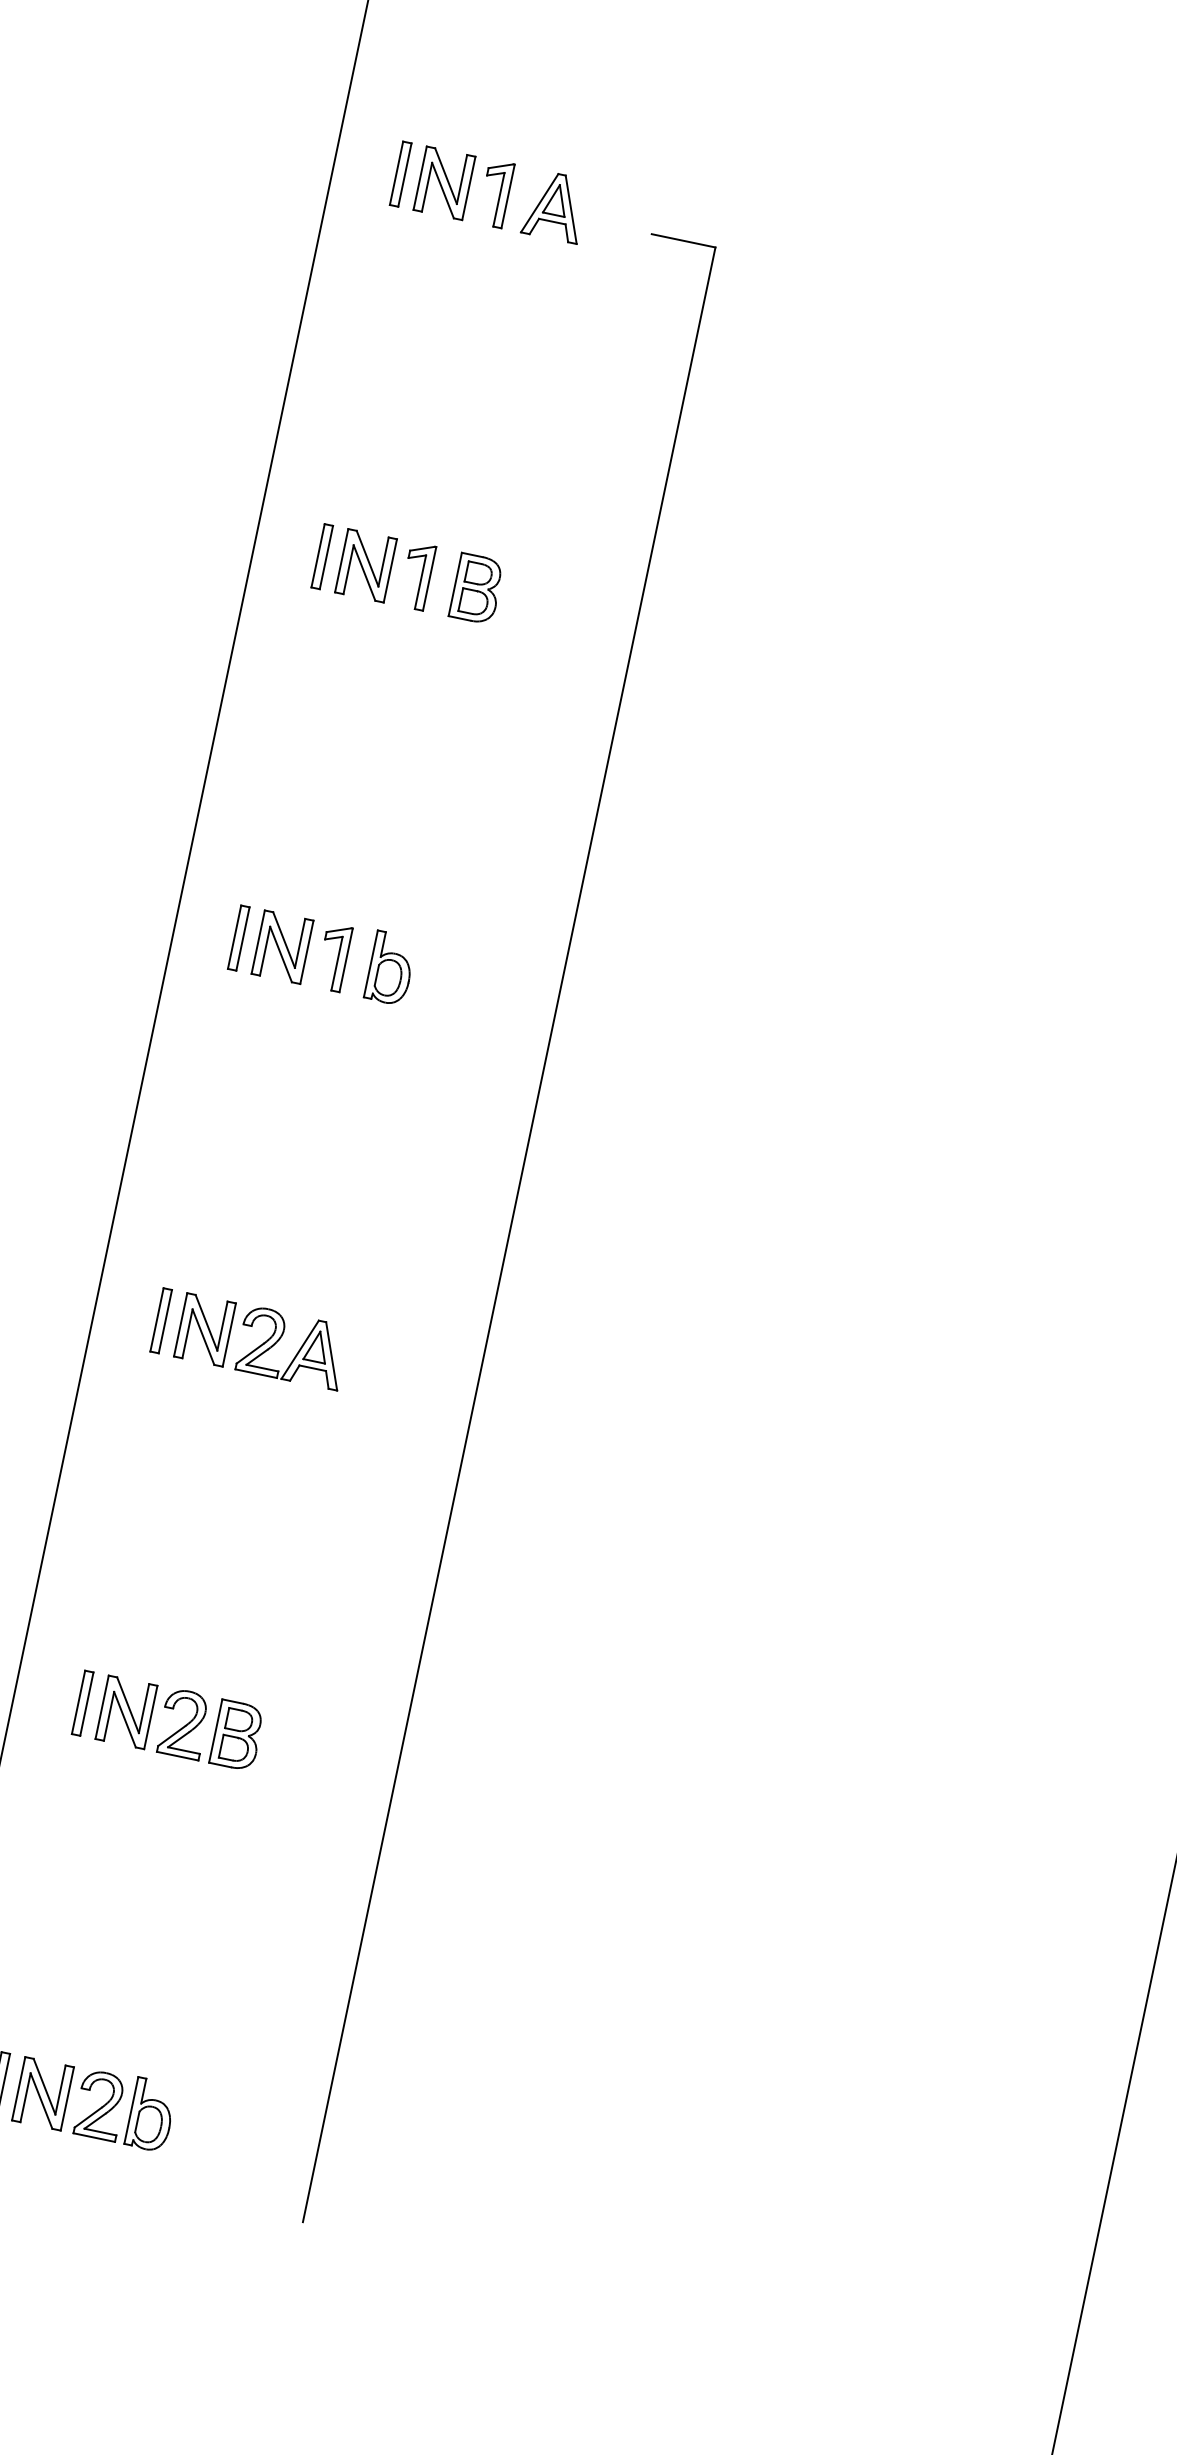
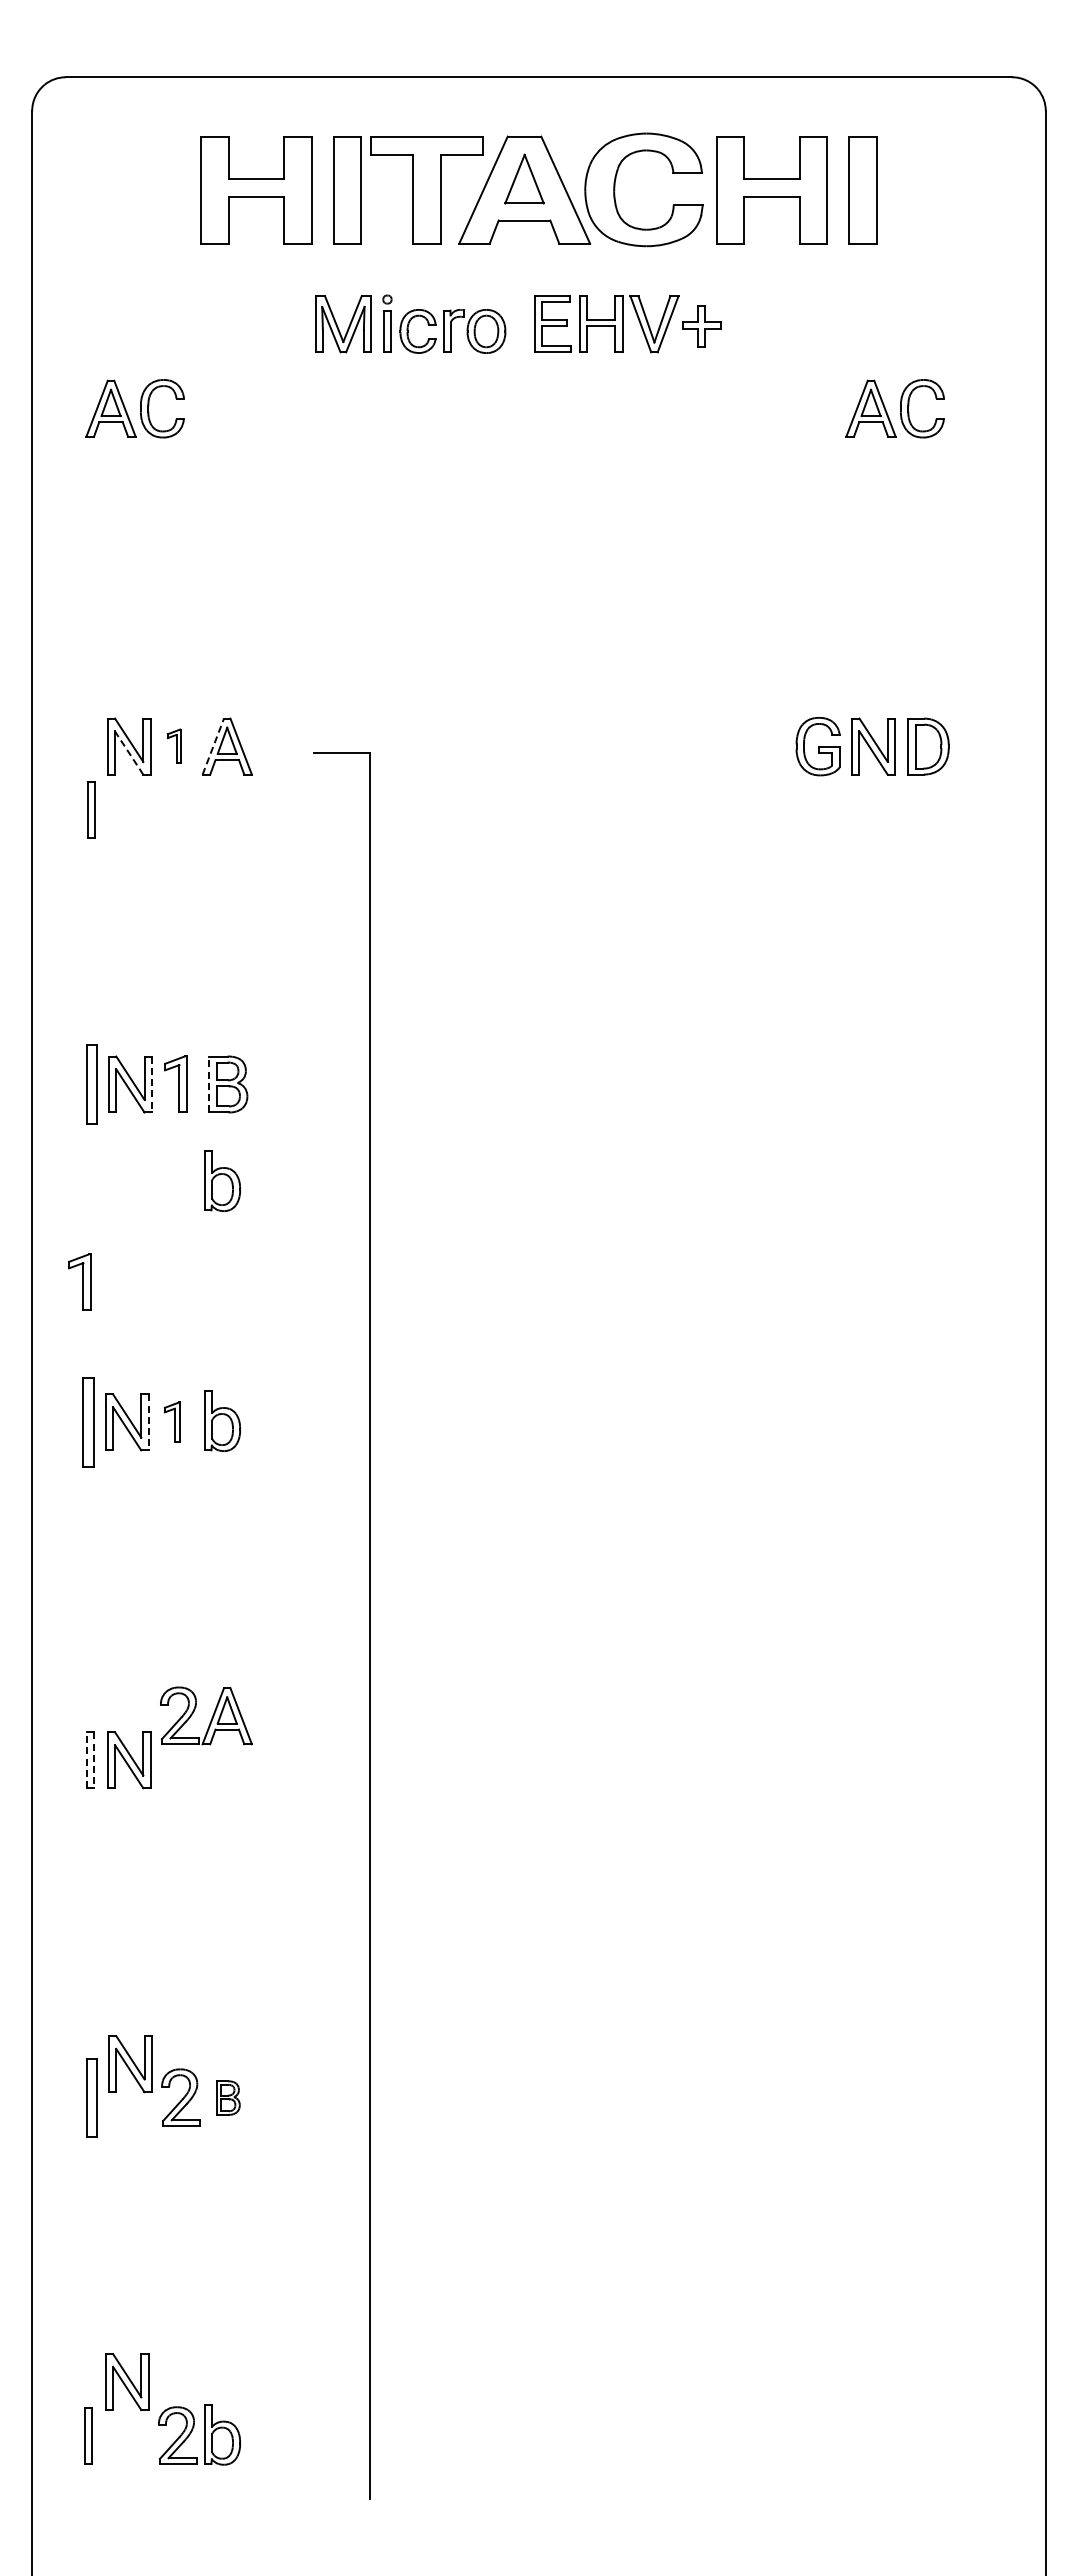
part: (400, 174) -> (91, 809), moved
line: (443, 191) -> (129, 753), solid -> dashed
part: (494, 193) -> (173, 746), size x0.6
line: (539, 203) -> (213, 746), solid -> dashed
part: (322, 556) -> (91, 1084), size x1.4
line: (389, 570) -> (151, 1084), solid -> dashed
line: (455, 584) -> (209, 1084), solid -> dashed
part: (447, 696) -> (222, 1180), added
part: (261, 776) -> (79, 1281), added
part: (239, 937) -> (88, 1421), size x1.6
line: (306, 952) -> (148, 1422), solid -> dashed
part: (332, 956) -> (171, 1421), size x0.7
line: (156, 1320) -> (86, 1760), solid -> dashed
line: (165, 1322) -> (94, 1760), solid -> dashed
part: (292, 1347) -> (206, 1715), moved
part: (82, 1702) -> (91, 2097), size x1.4
part: (126, 1712) -> (130, 2064), moved
part: (237, 1734) -> (228, 2097), size x0.6
part: (43, 2093) -> (127, 2381), moved

